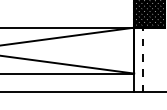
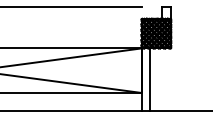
line: (143, 59) -> (150, 79), dashed -> solid

